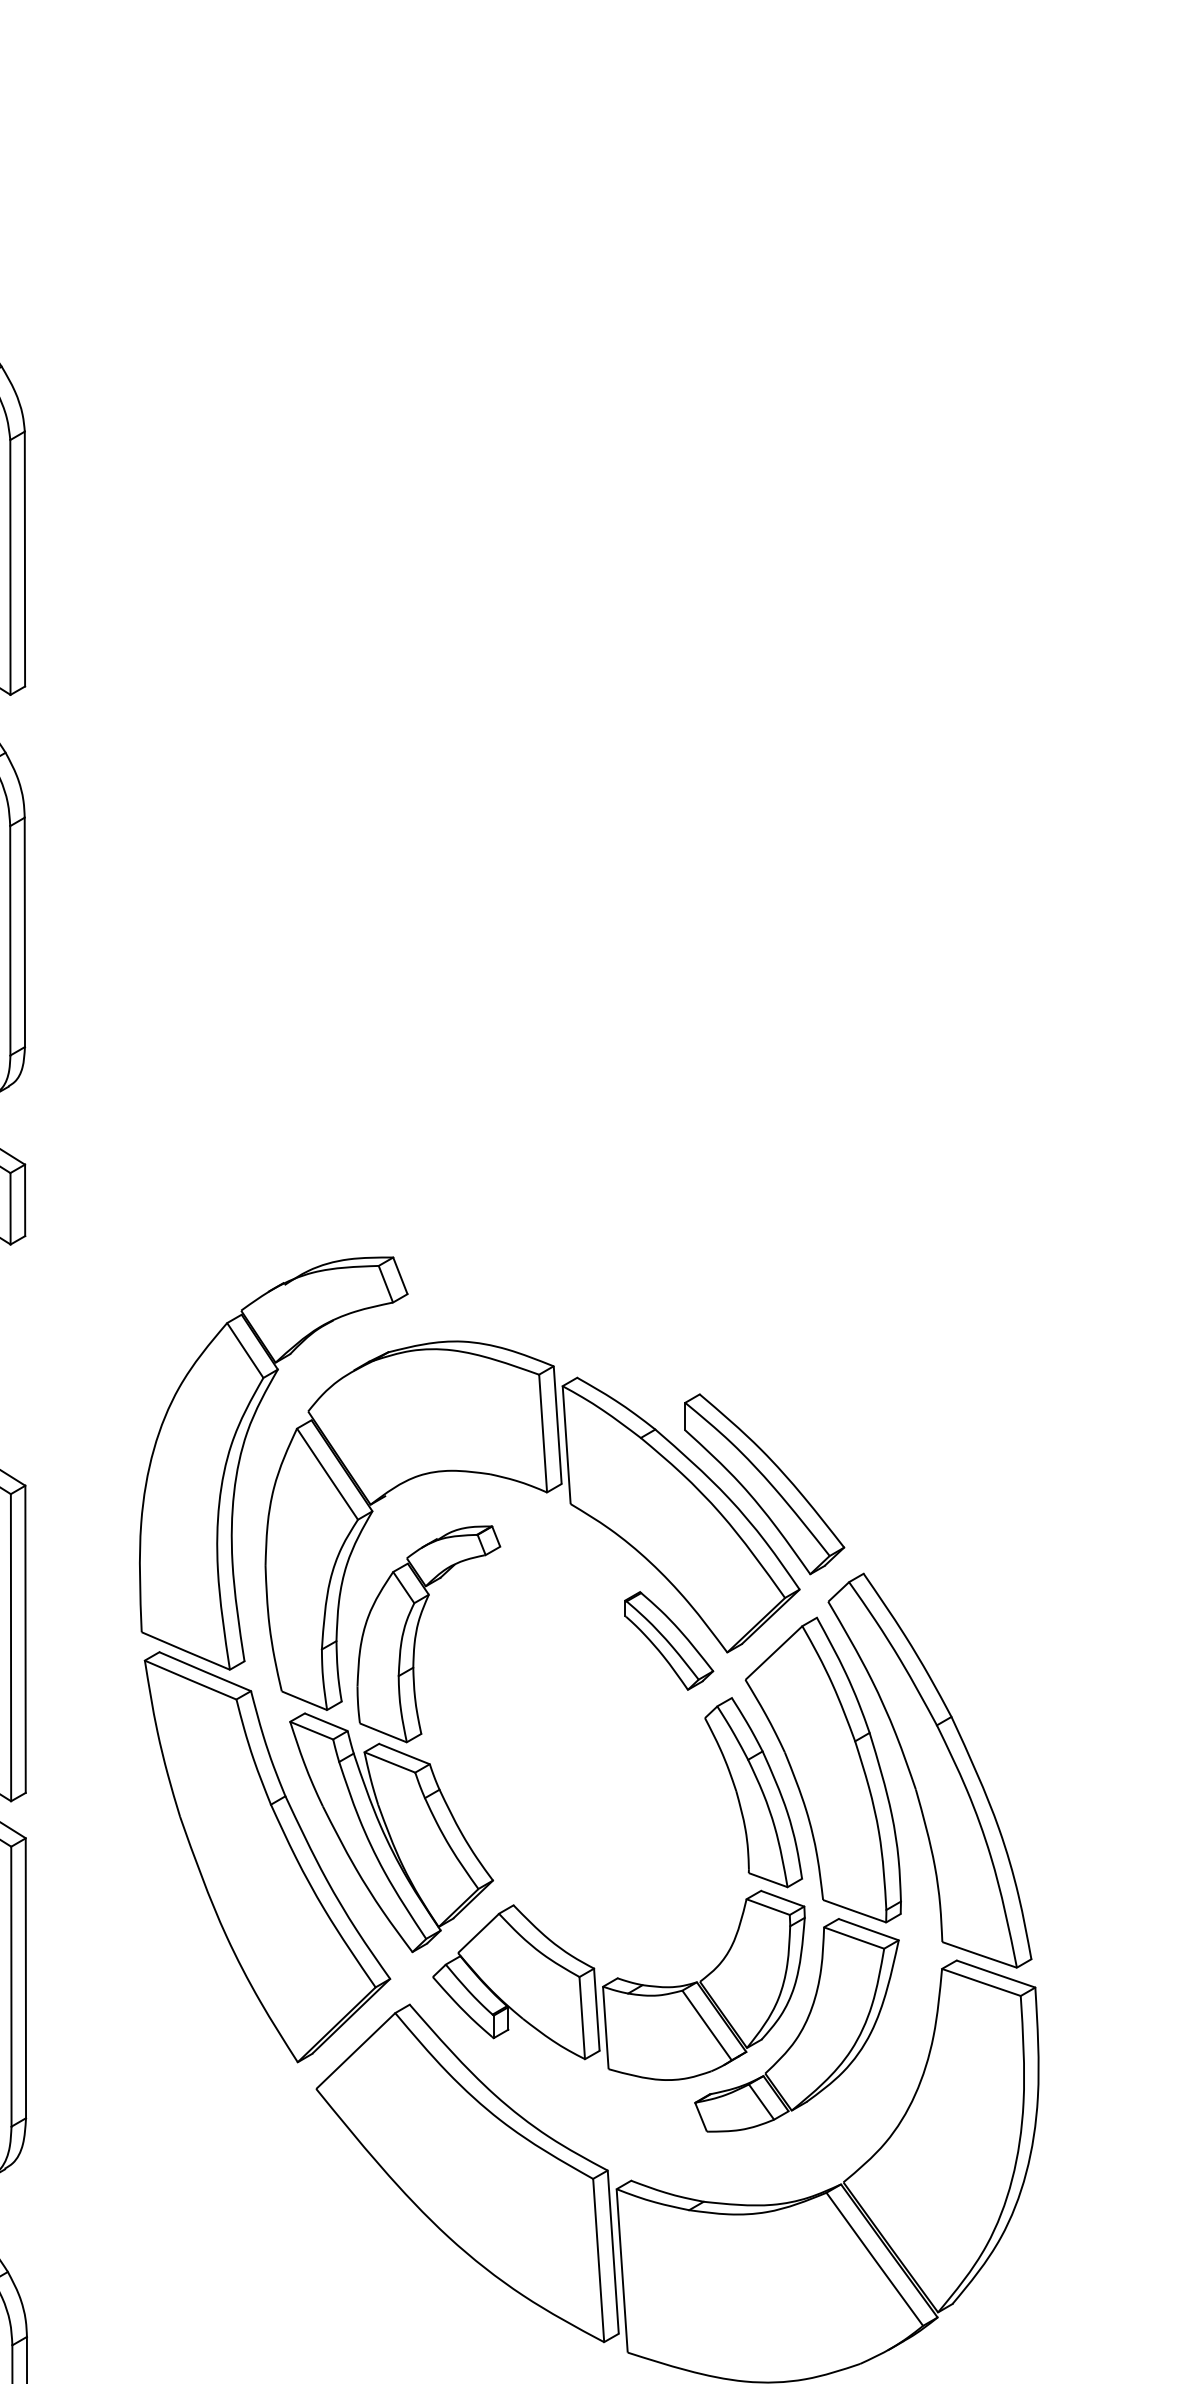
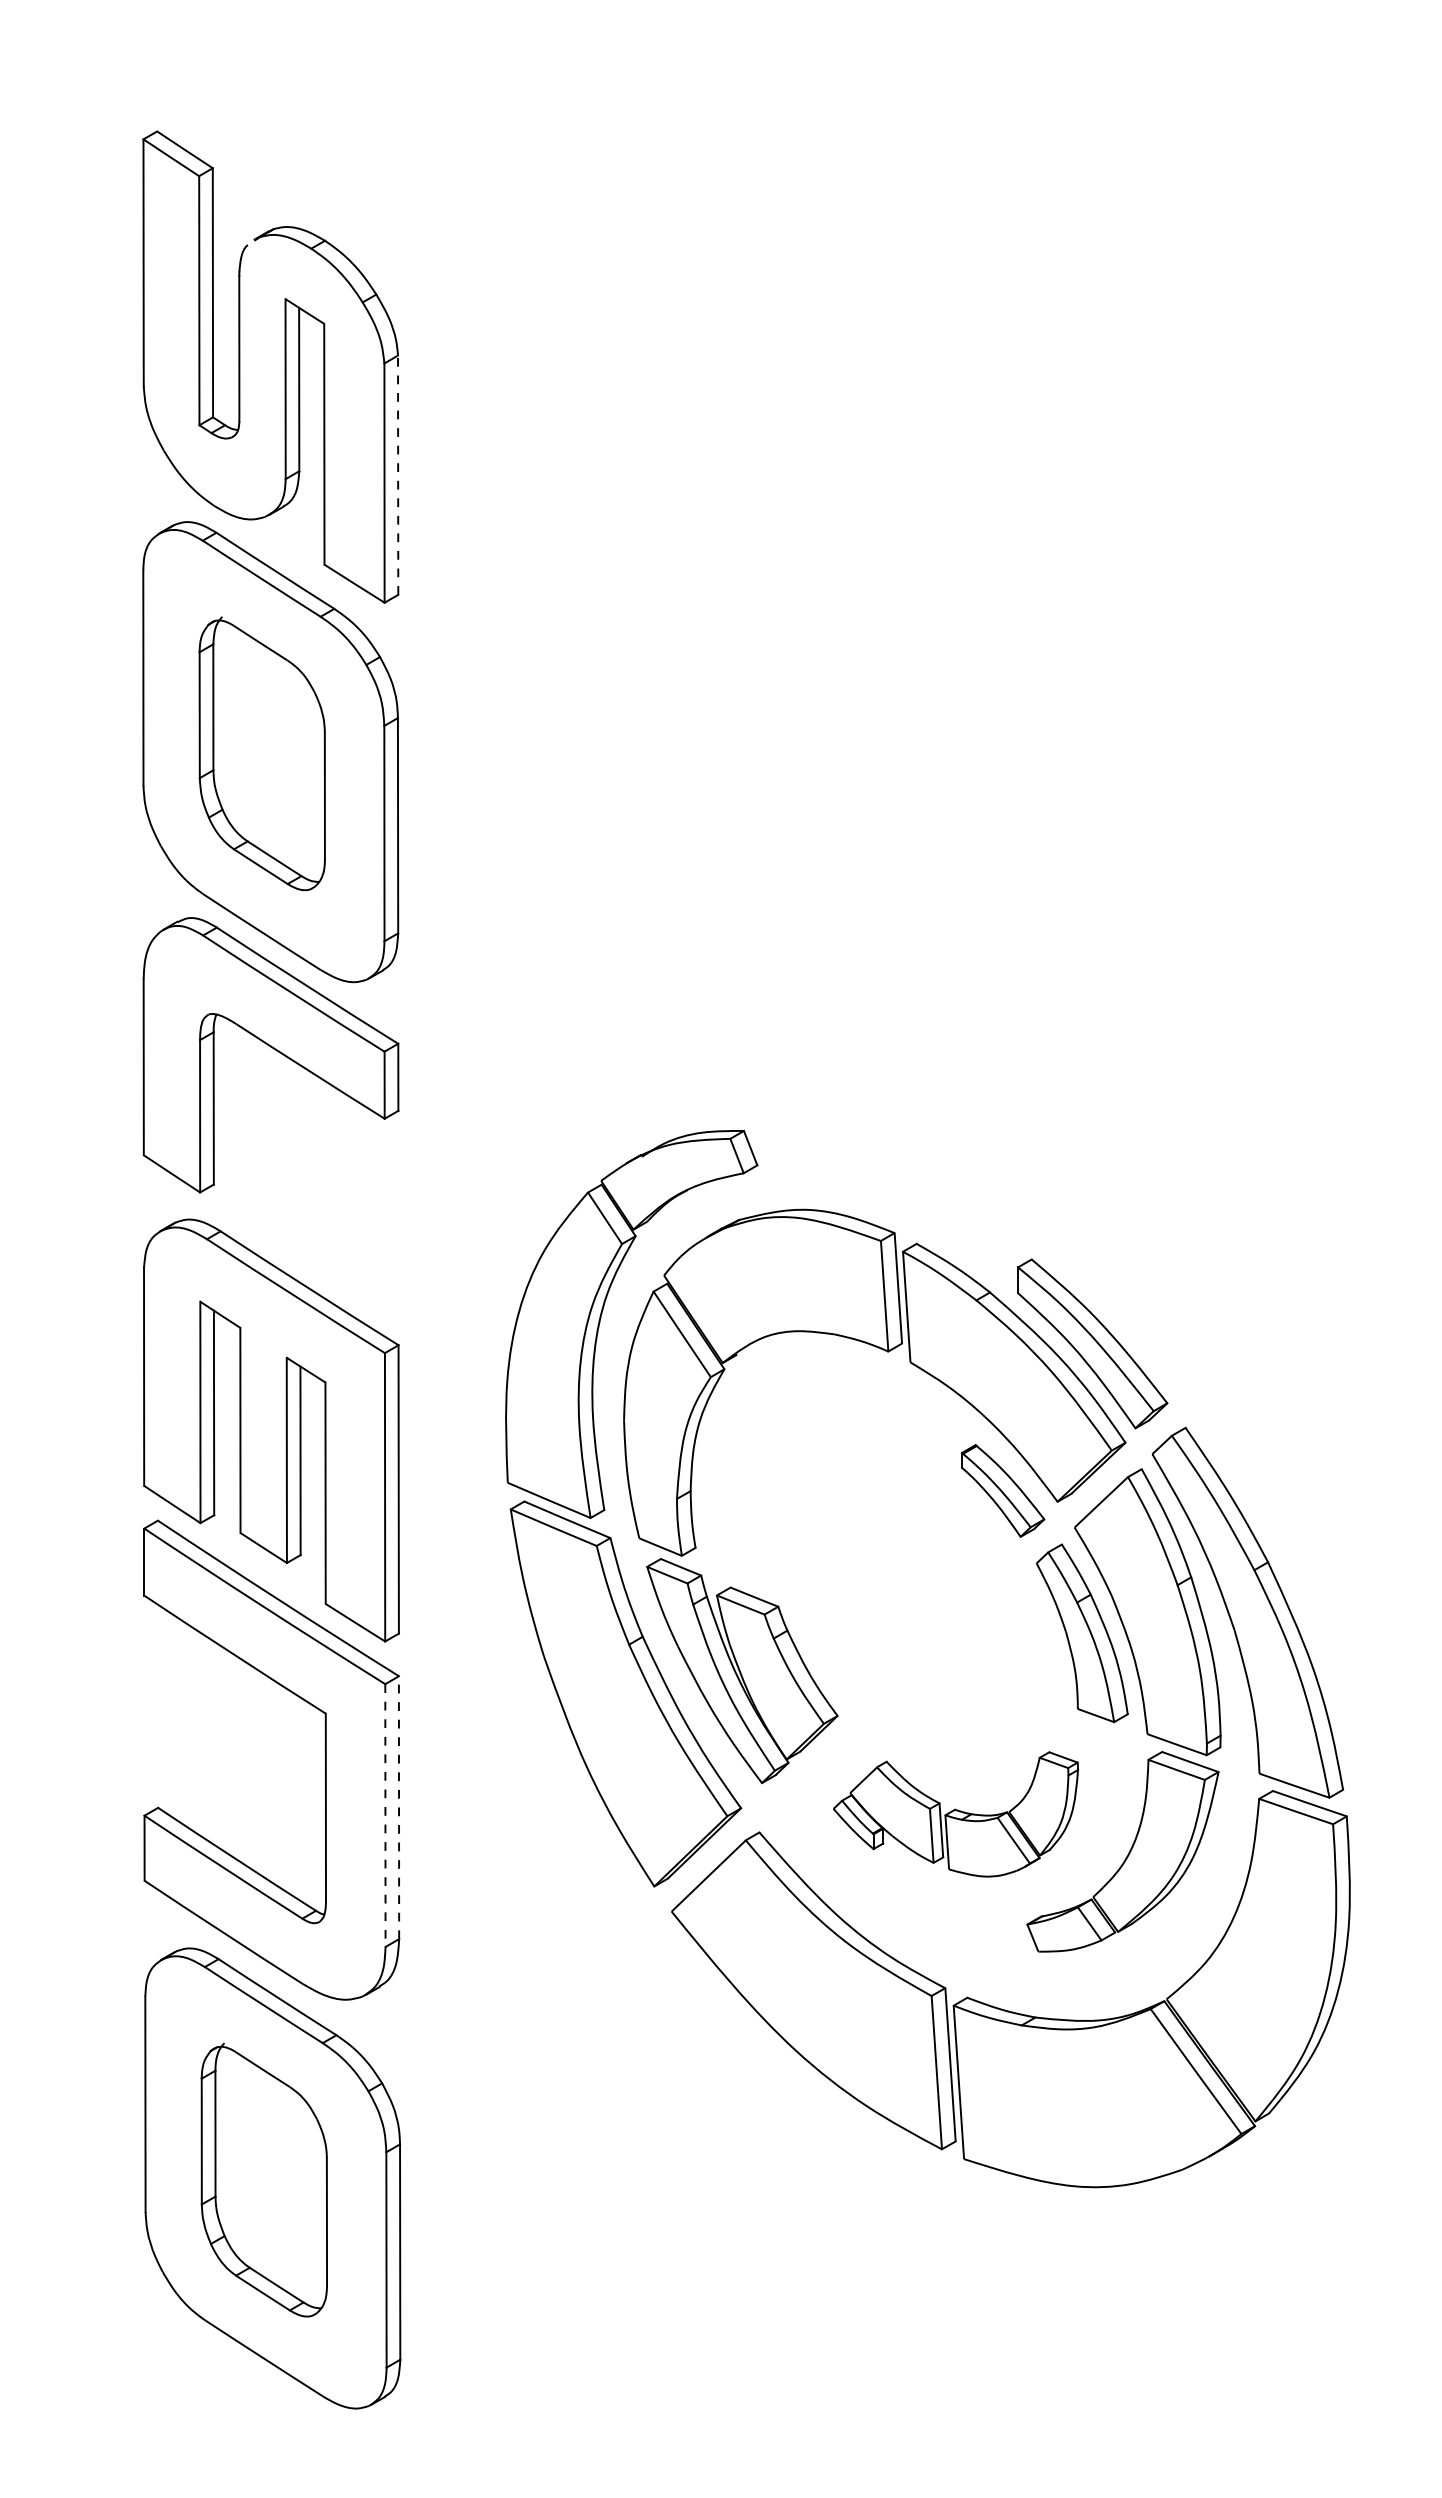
line: (25, 559) -> (398, 475), solid -> dashed
part: (417, 1634) -> (766, 1484), removed
line: (26, 1978) -> (399, 1807), solid -> dashed
part: (618, 1985) -> (955, 1814), size x0.7
line: (11, 1987) -> (385, 1816), solid -> dashed

